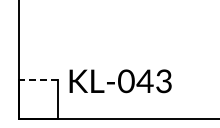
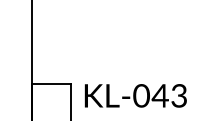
line: (38, 80) -> (51, 84), dashed -> solid
text: (120, 81) -> (135, 96), moved

